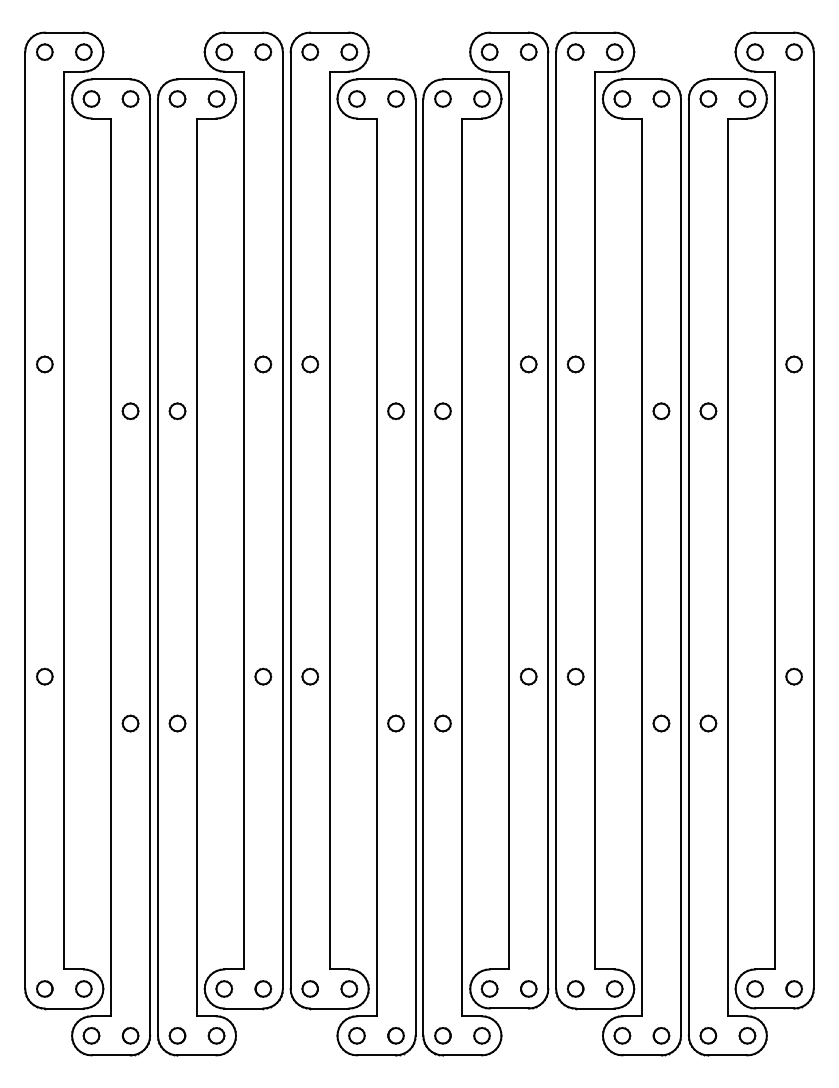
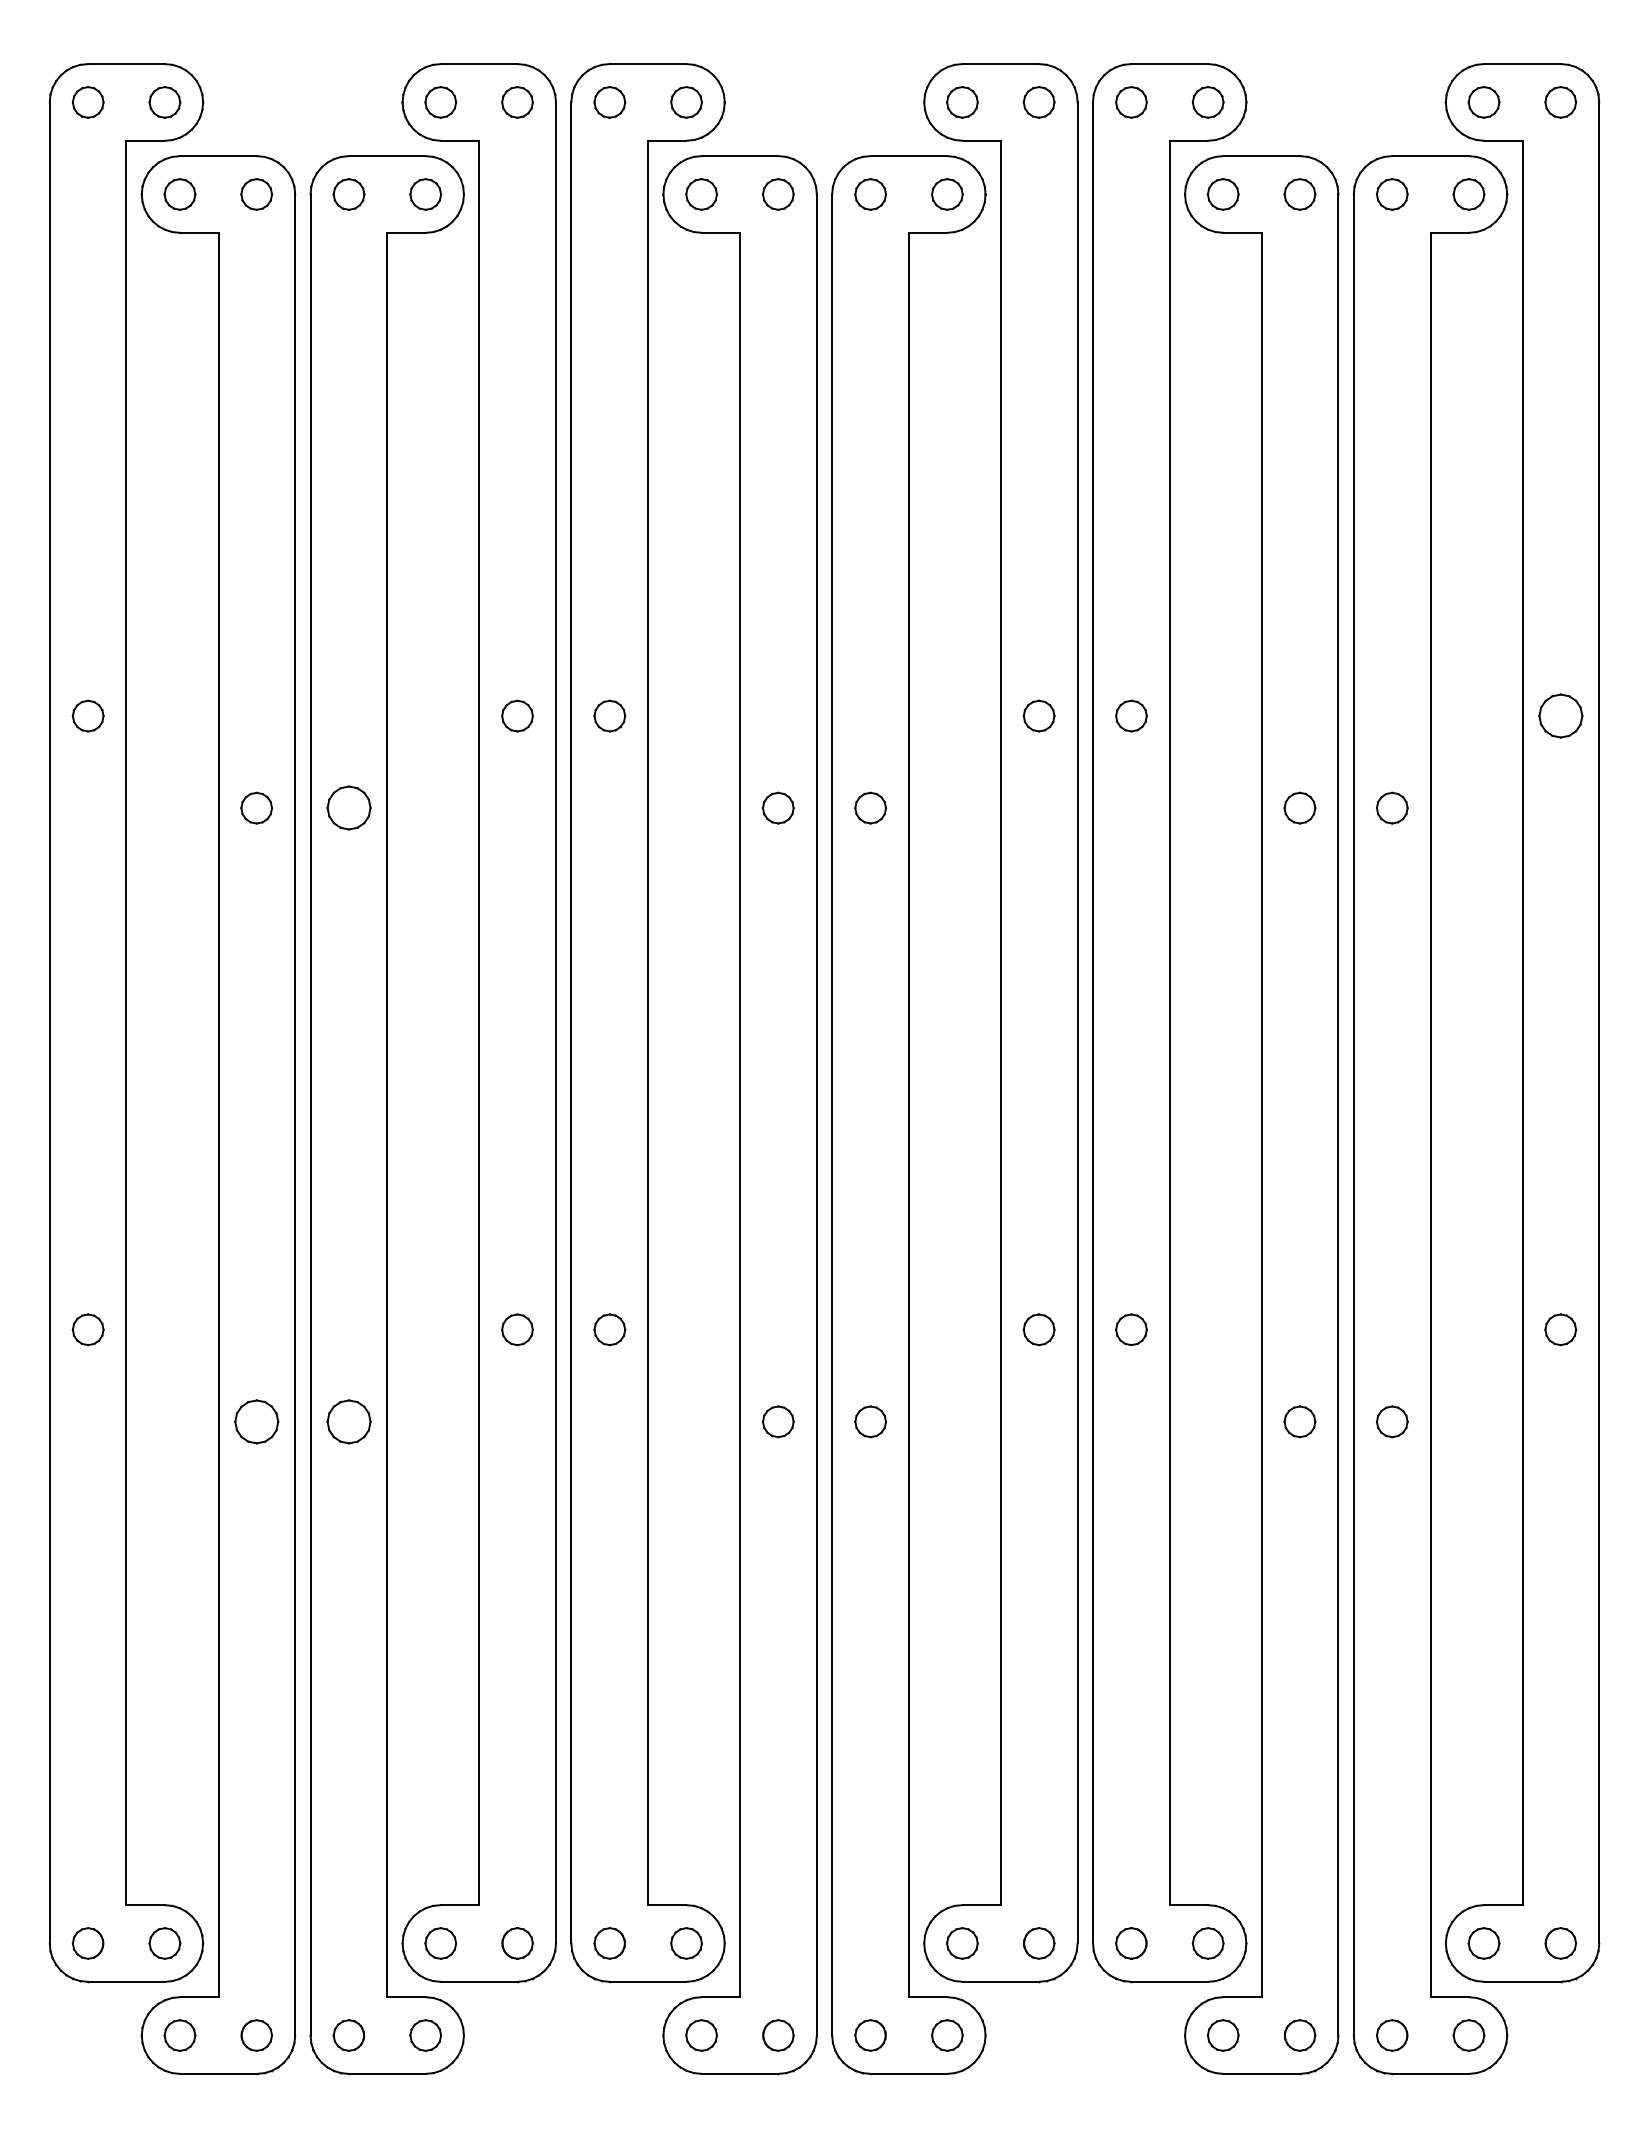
part: (793, 364) -> (1559, 716), size x1.4
part: (177, 411) -> (348, 808), size x1.4
part: (130, 723) -> (256, 1421), size x1.4
part: (177, 723) -> (348, 1421), size x1.4

